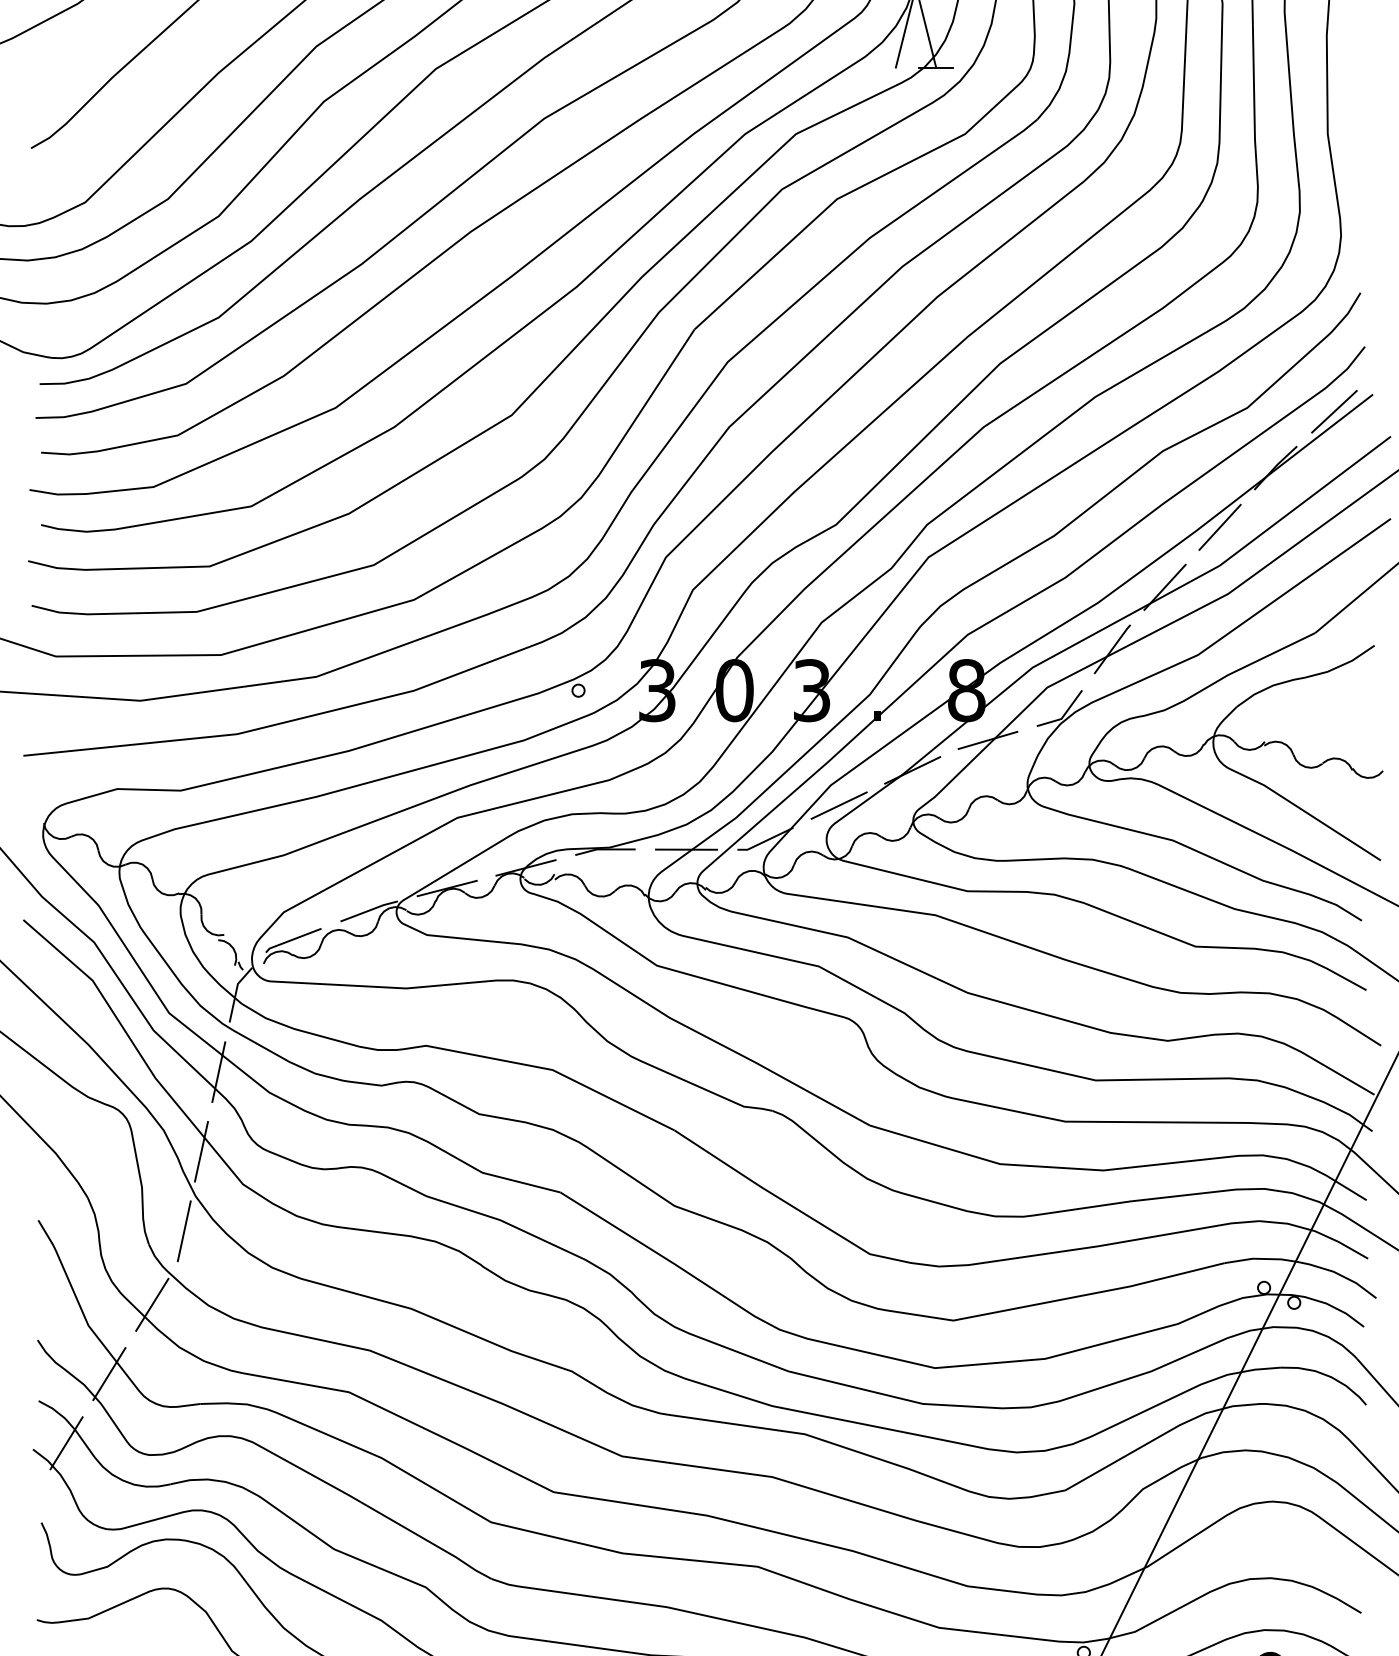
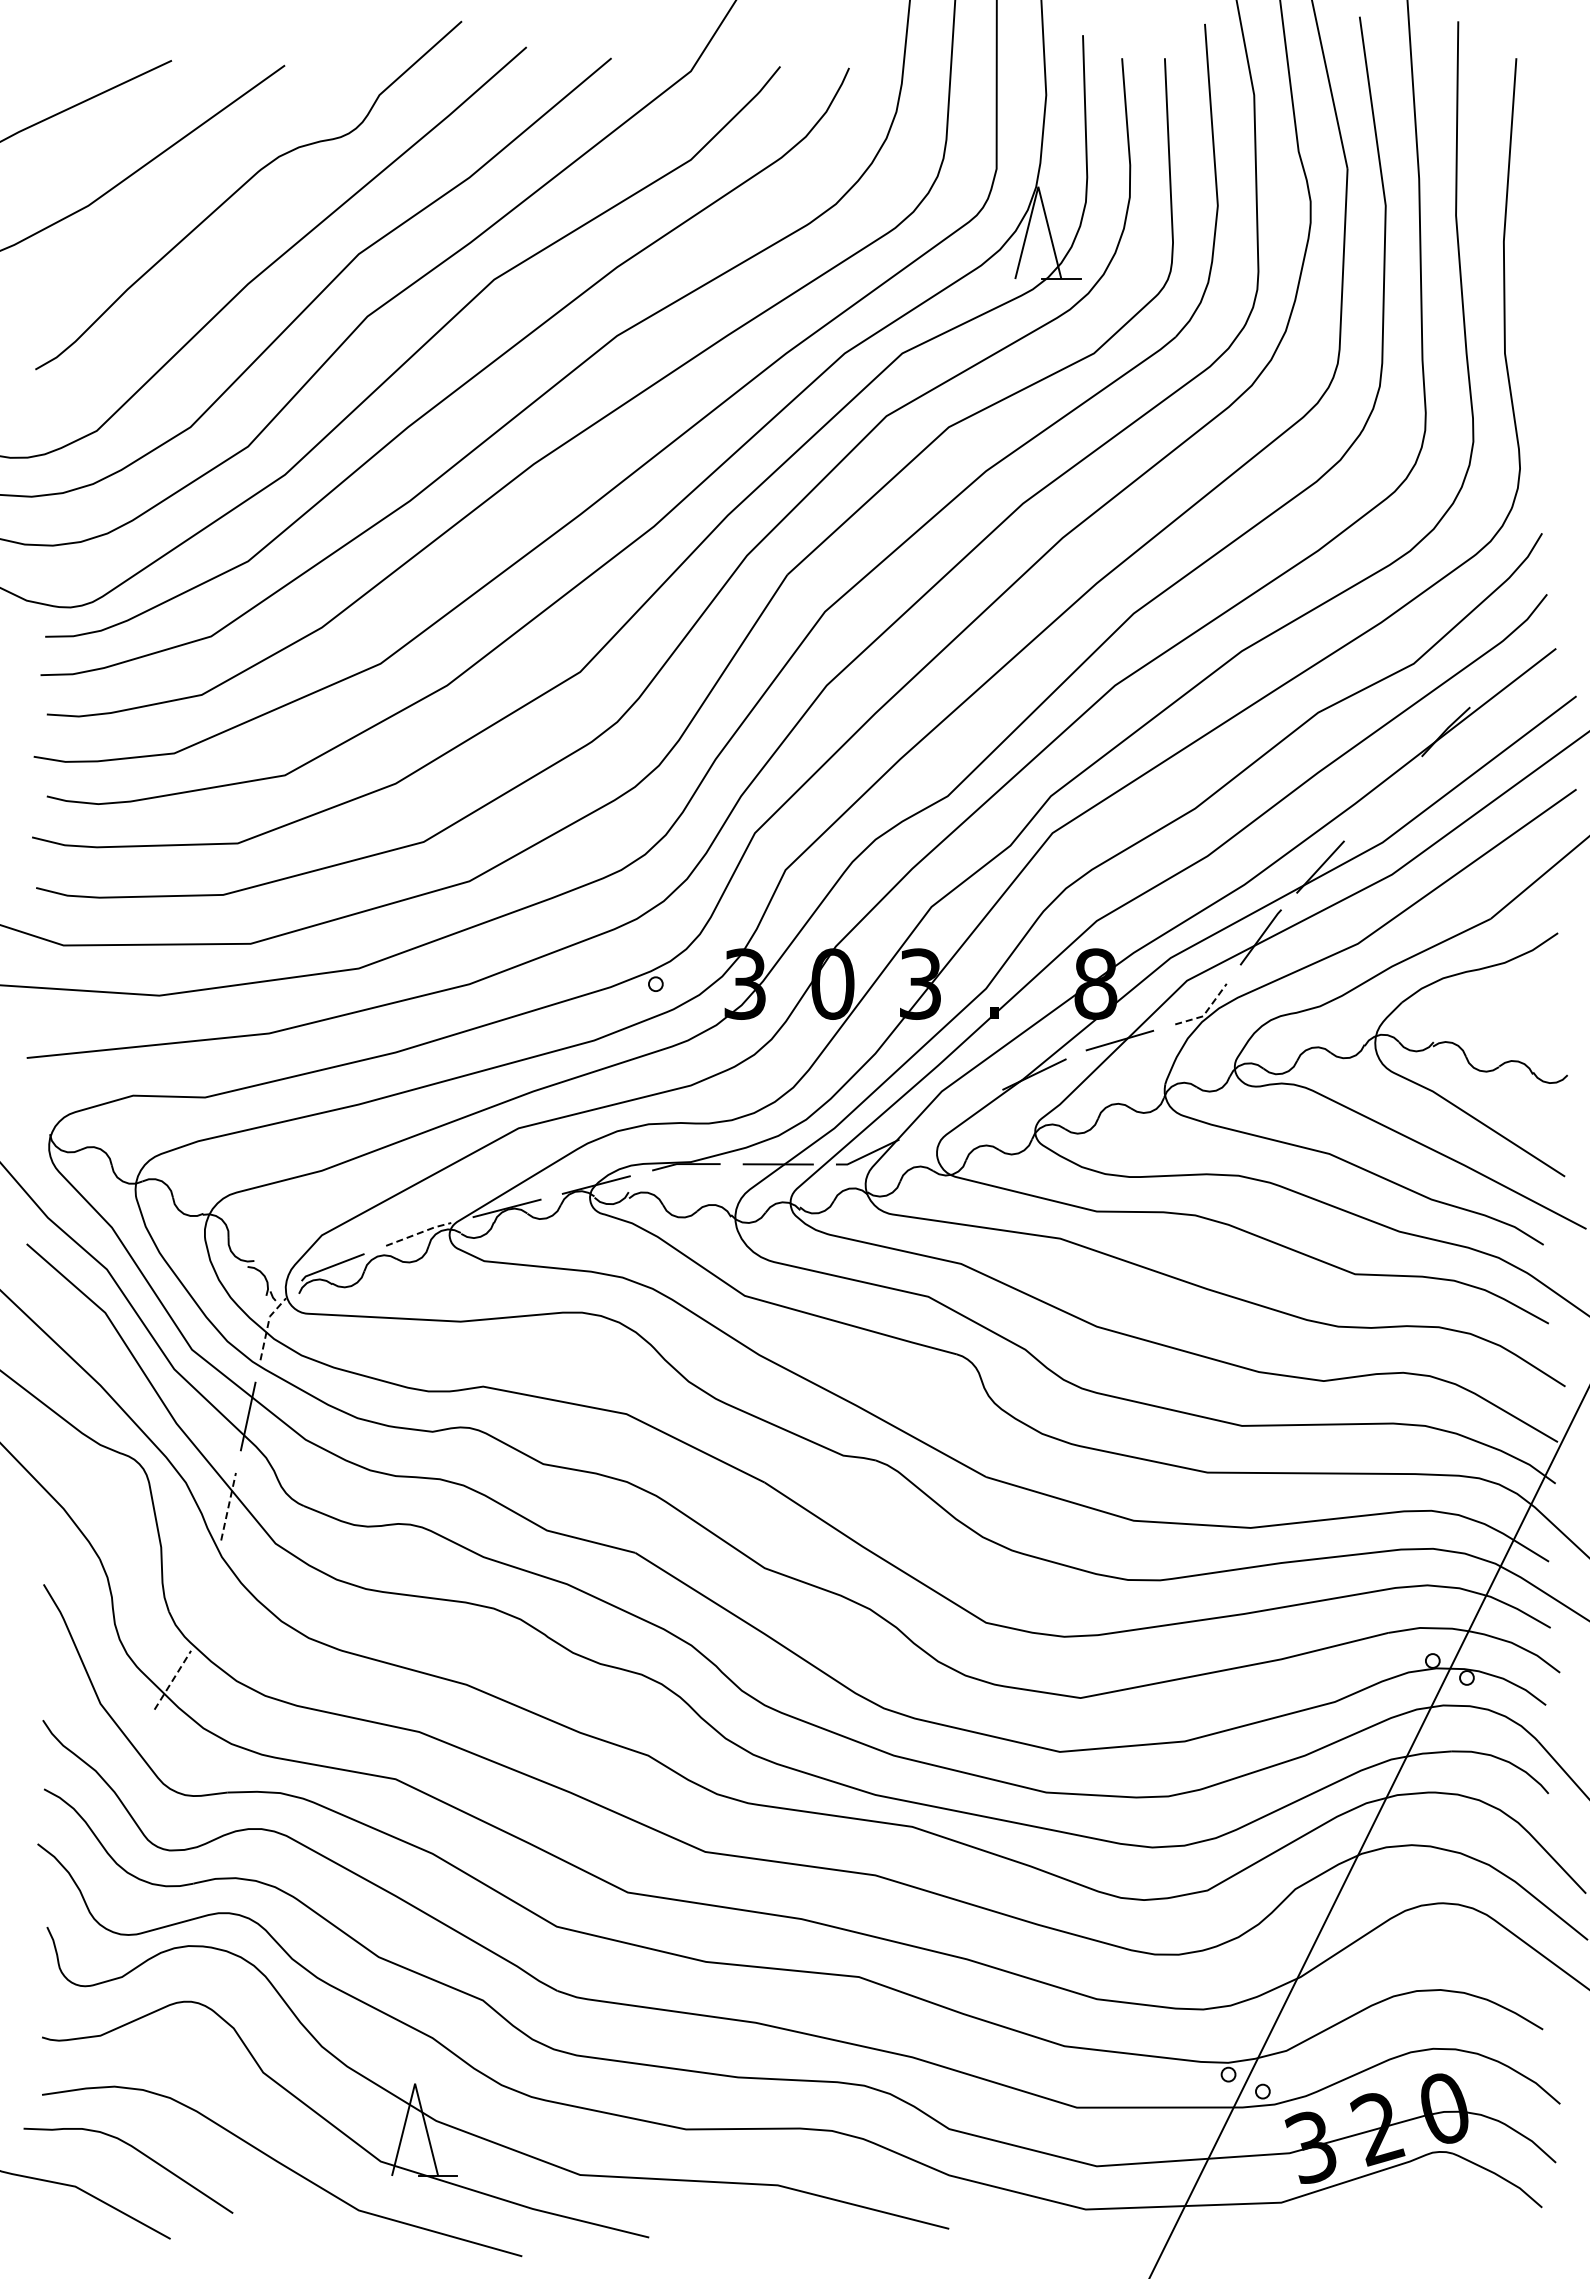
line: (1334, 411) -> (1512, 667), removed
line: (1219, 526) -> (1382, 798), removed
line: (1063, 715) -> (1205, 1012), solid -> dashed
line: (839, 805) -> (951, 1114), removed
line: (369, 910) -> (419, 1233), solid -> dashed
line: (236, 991) -> (268, 1325), solid -> dashed
line: (201, 1151) -> (228, 1506), solid -> dashed
line: (183, 1230) -> (208, 1596), removed
line: (152, 1305) -> (172, 1680), solid -> dashed
line: (109, 1373) -> (124, 1758), removed
line: (66, 1442) -> (75, 1836), removed

